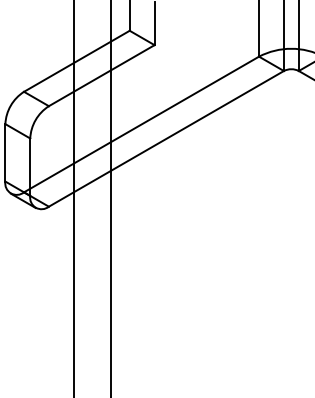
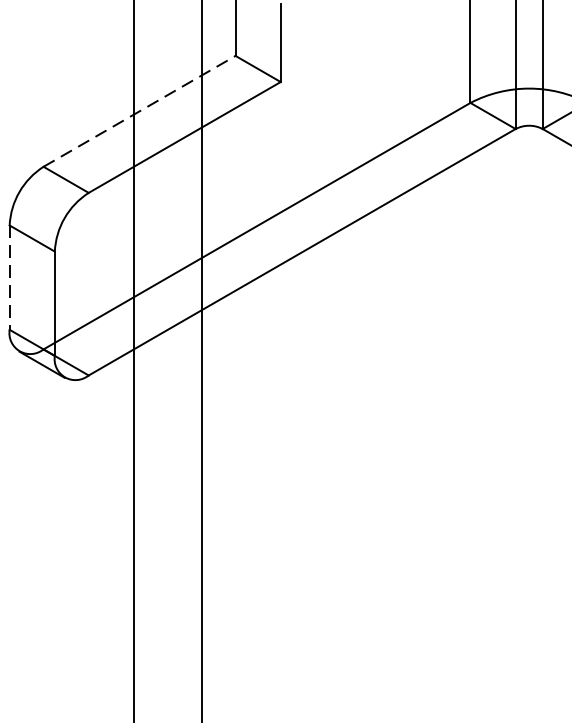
line: (77, 61) -> (140, 111), solid -> dashed
line: (5, 152) -> (9, 277), solid -> dashed

